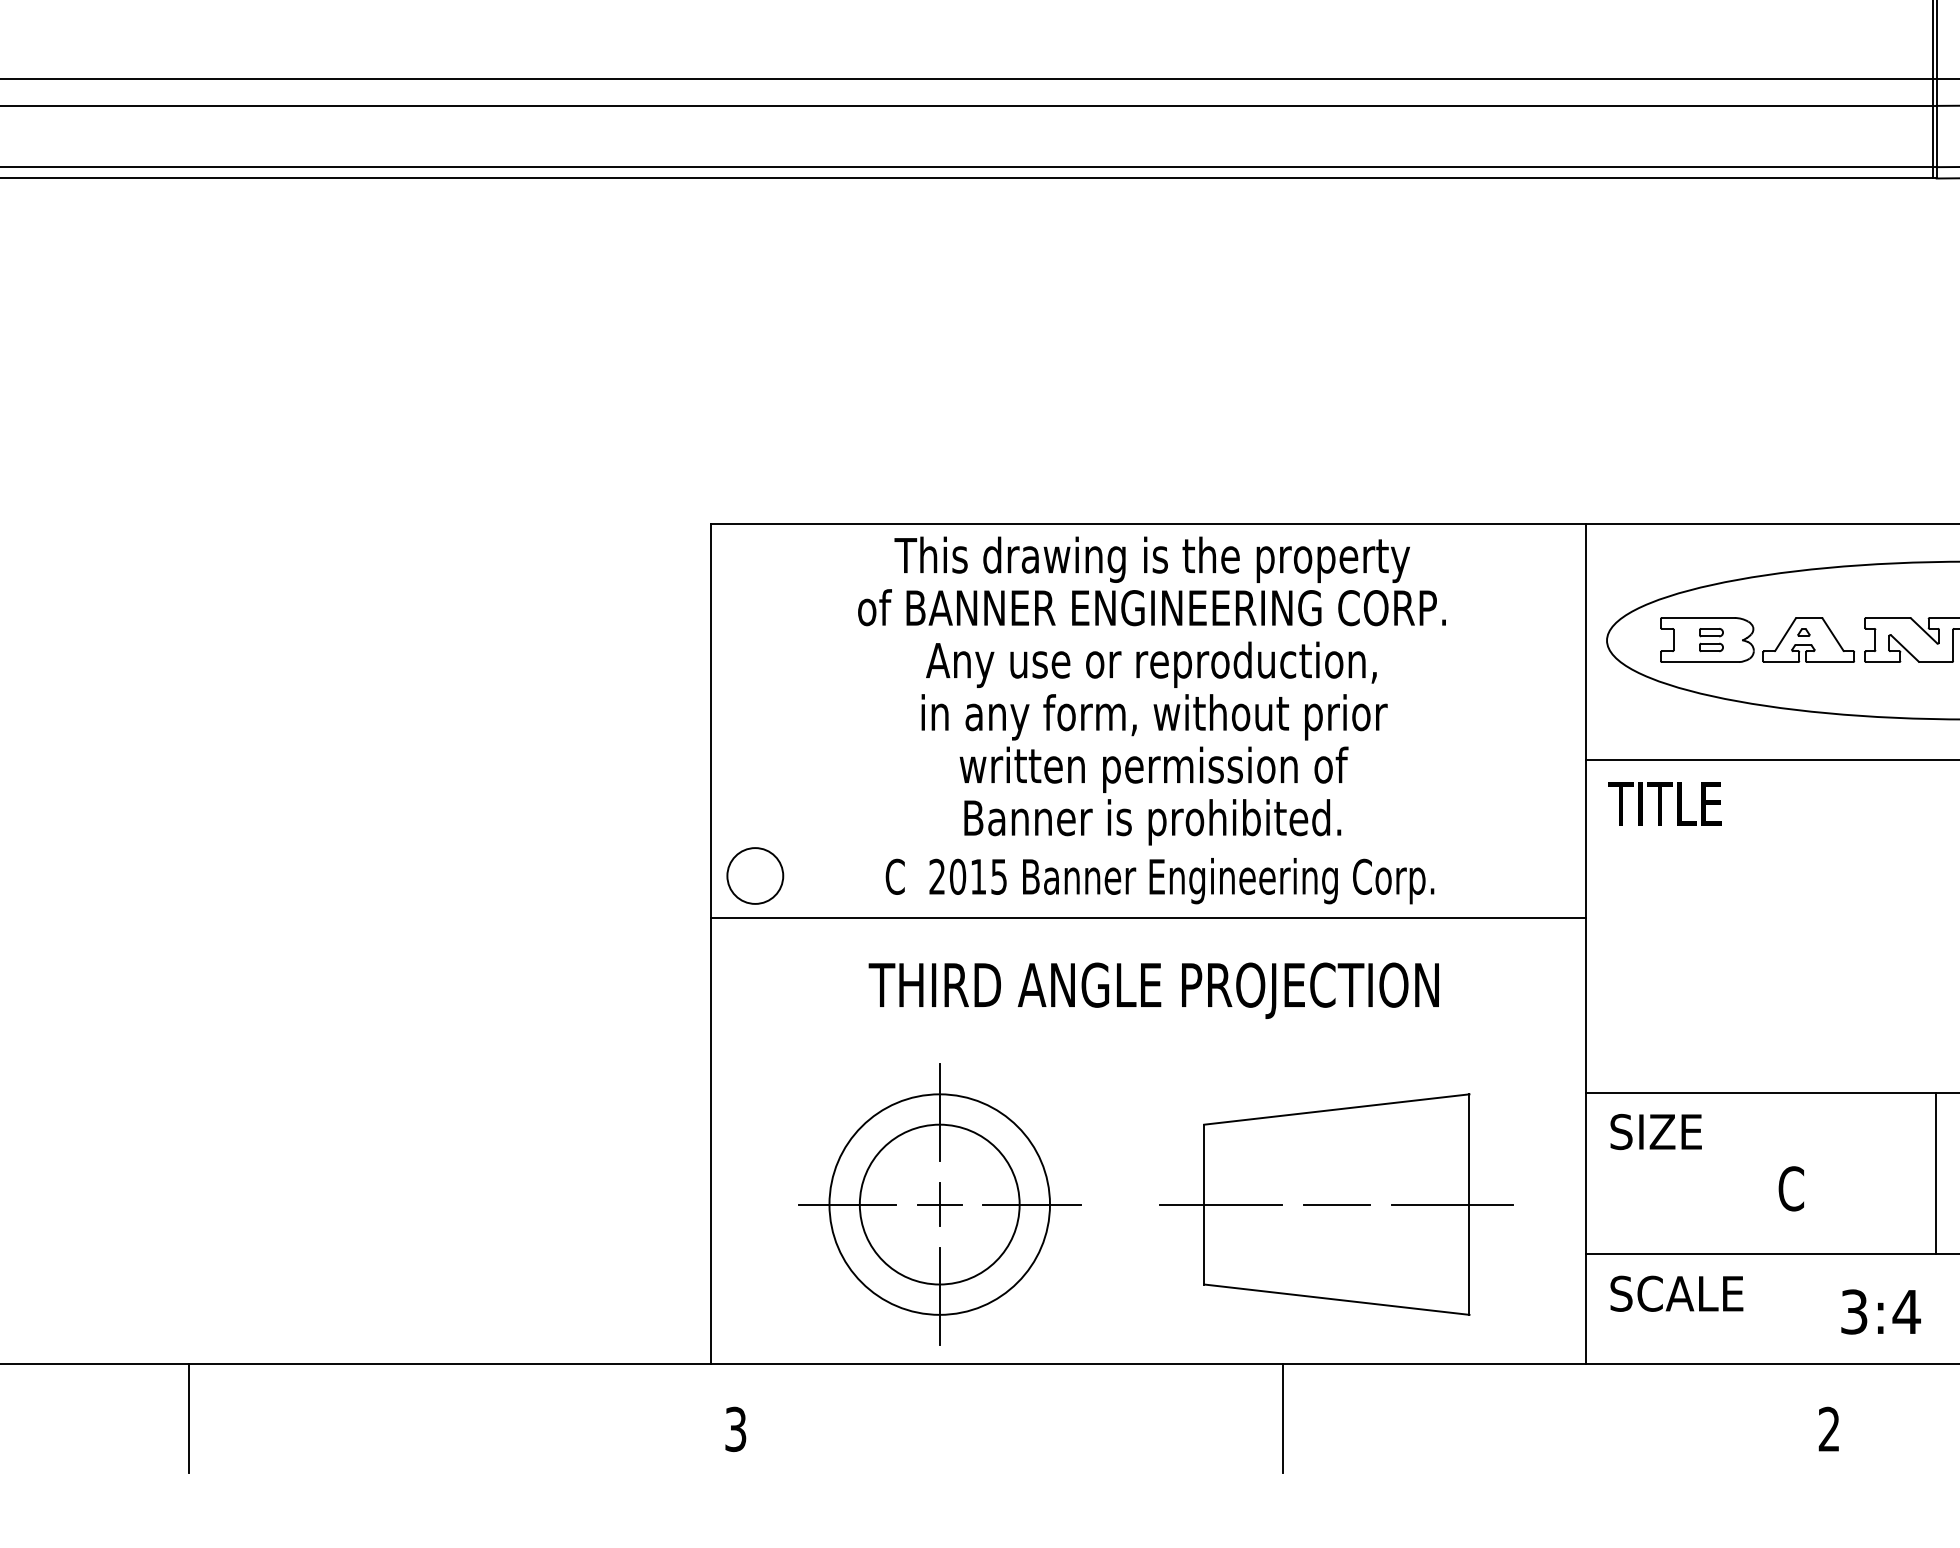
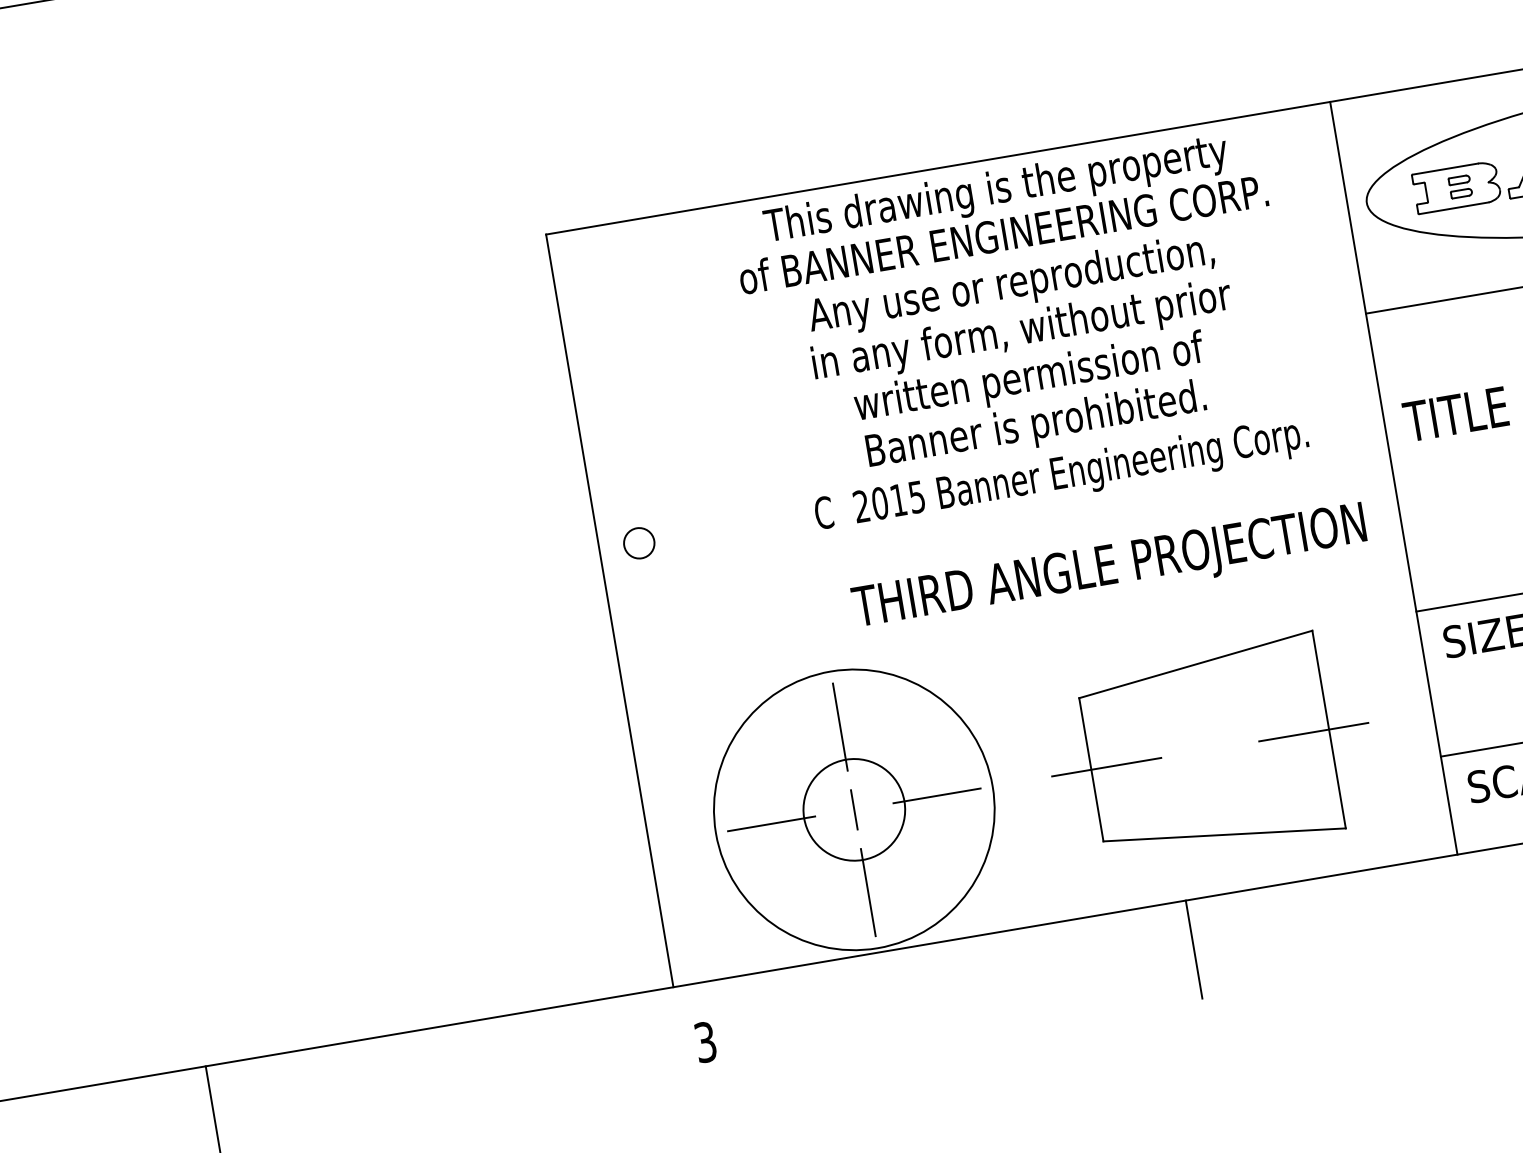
text: (1151, 690) -> (1015, 308), moved
text: (1664, 803) -> (1455, 414), moved
circle: (755, 875) -> (639, 542), size x0.6
text: (1159, 881) -> (1061, 476), moved
line: (1148, 917) -> (997, 520), removed
text: (1153, 990) -> (1109, 569), moved
circle: (939, 1204) -> (854, 809), size x0.7
circle: (939, 1204) -> (854, 809), size x1.4
line: (939, 1204) -> (854, 809), removed
line: (1336, 1204) -> (1209, 749), removed

